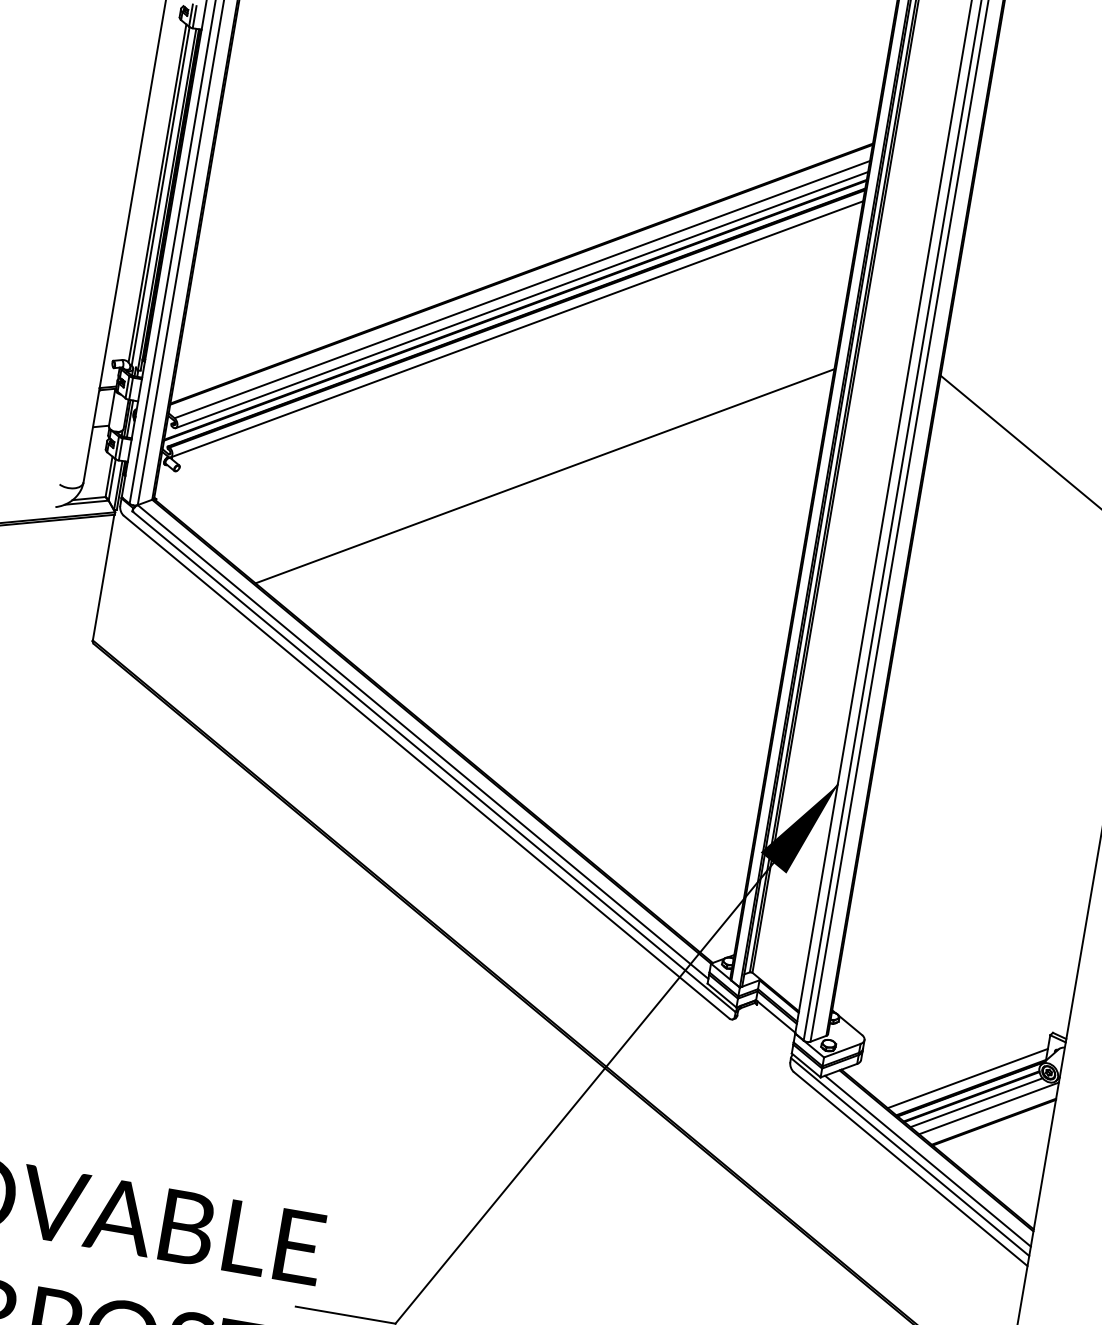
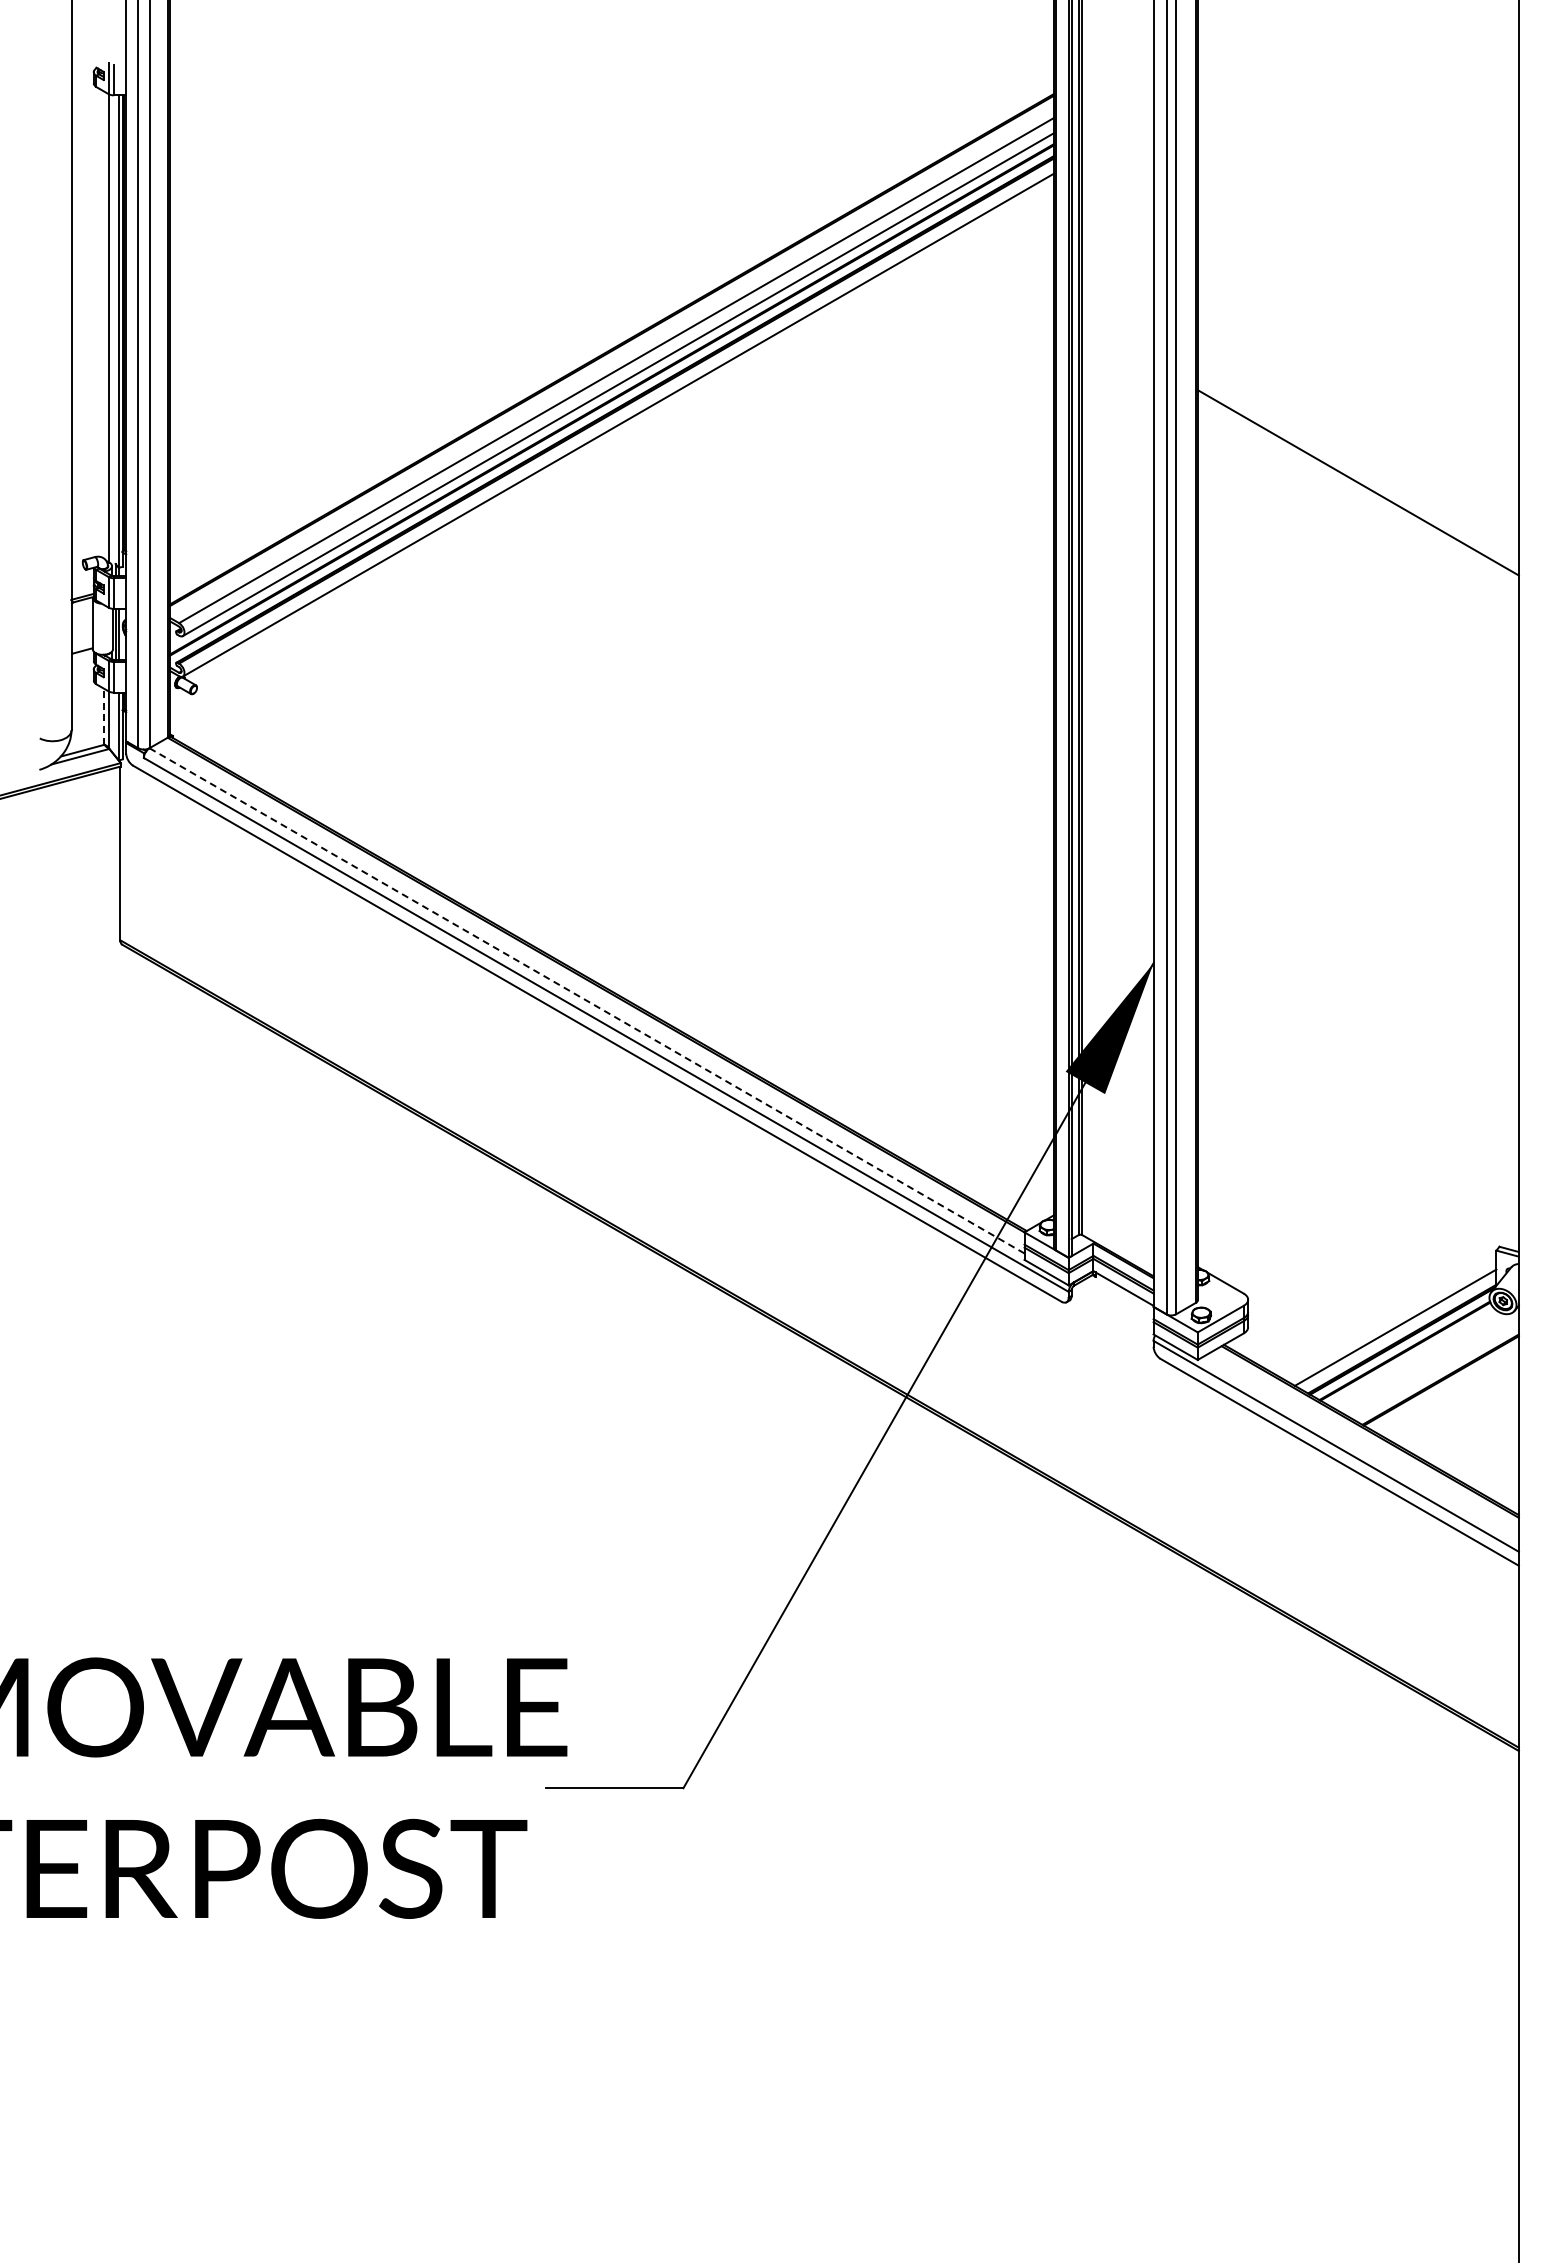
line: (157, 192) -> (104, 324), removed
line: (544, 475) -> (689, 615), removed
line: (109, 476) -> (104, 716), solid -> dashed
line: (423, 742) -> (587, 1001), solid -> dashed
line: (976, 1102) -> (1412, 1358), removed
line: (988, 1108) -> (1430, 1362), removed
line: (927, 1160) -> (1360, 1447), removed

